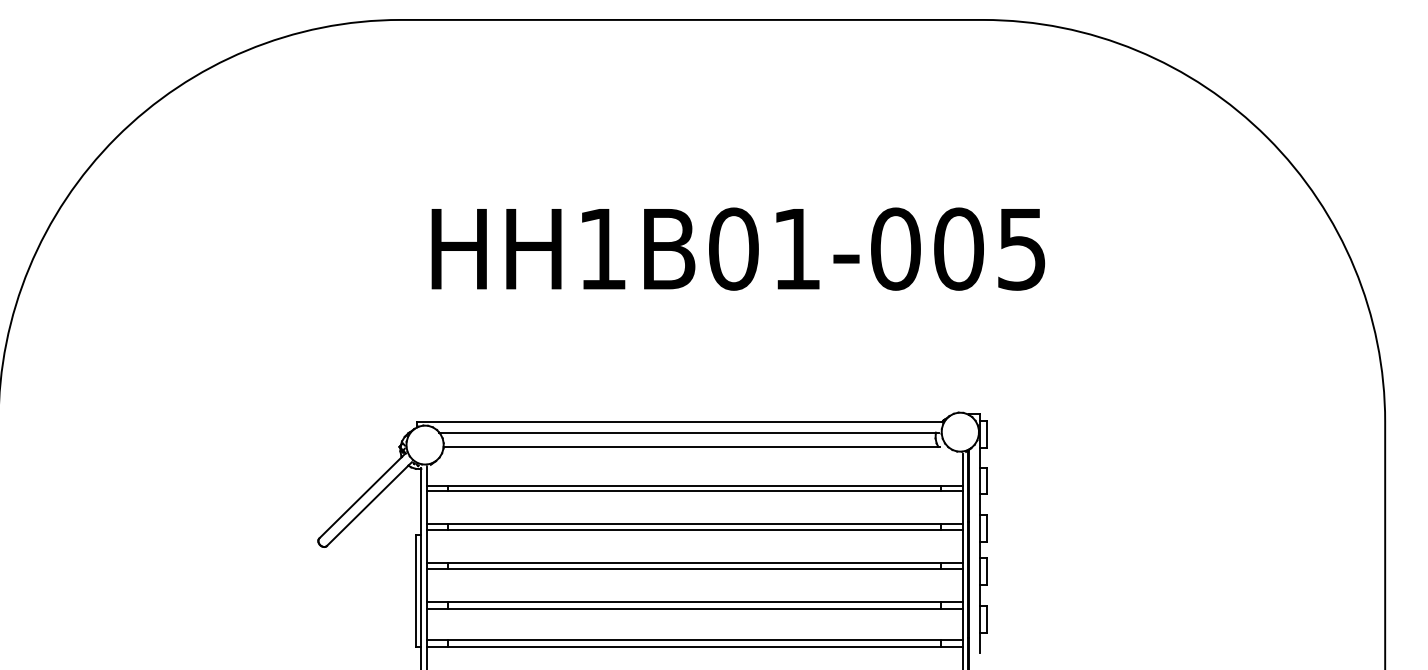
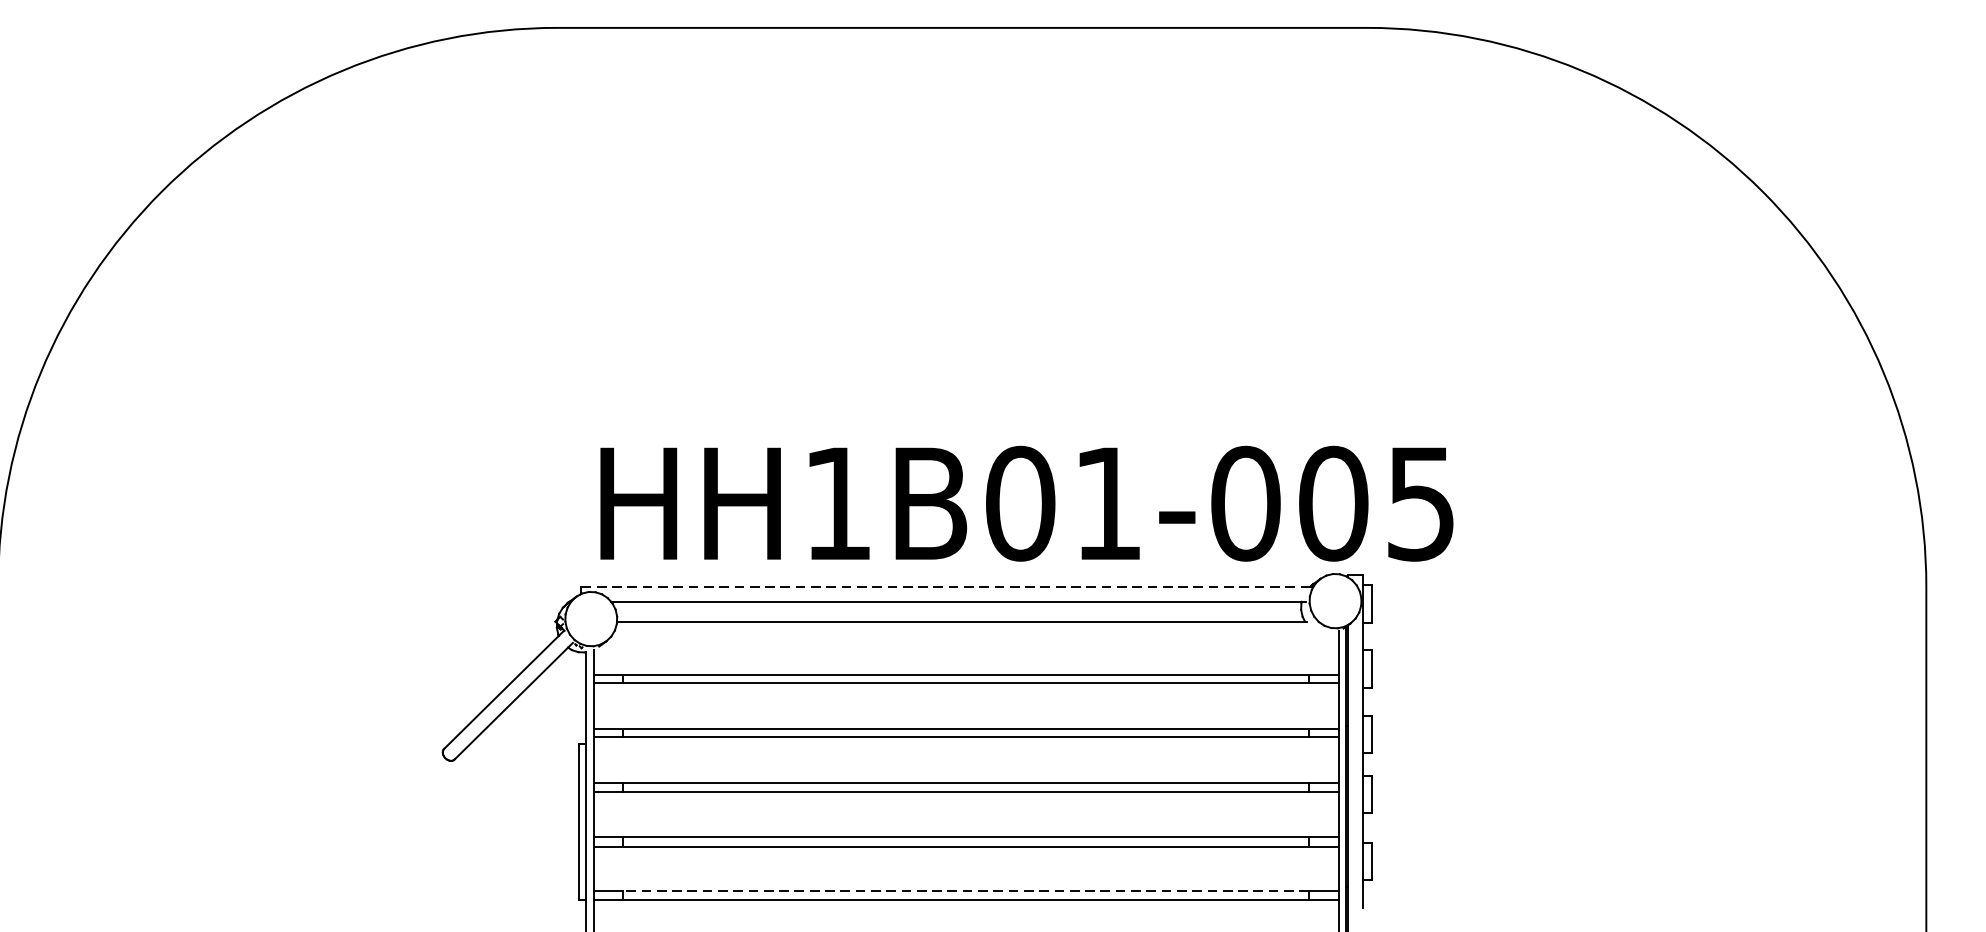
text: (738, 248) -> (1027, 502), moved
line: (679, 421) -> (945, 586), solid -> dashed
line: (694, 640) -> (965, 890), solid -> dashed

